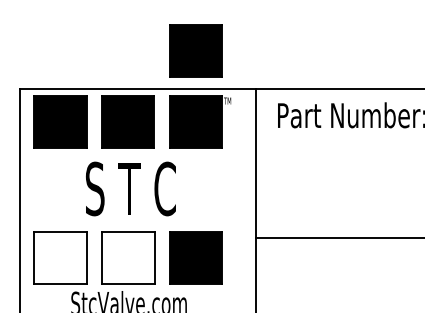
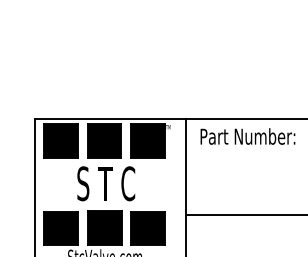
part: (195, 51) -> (147, 95), removed
fill: (59, 257) -> (60, 227), added
fill: (128, 257) -> (104, 227), added

